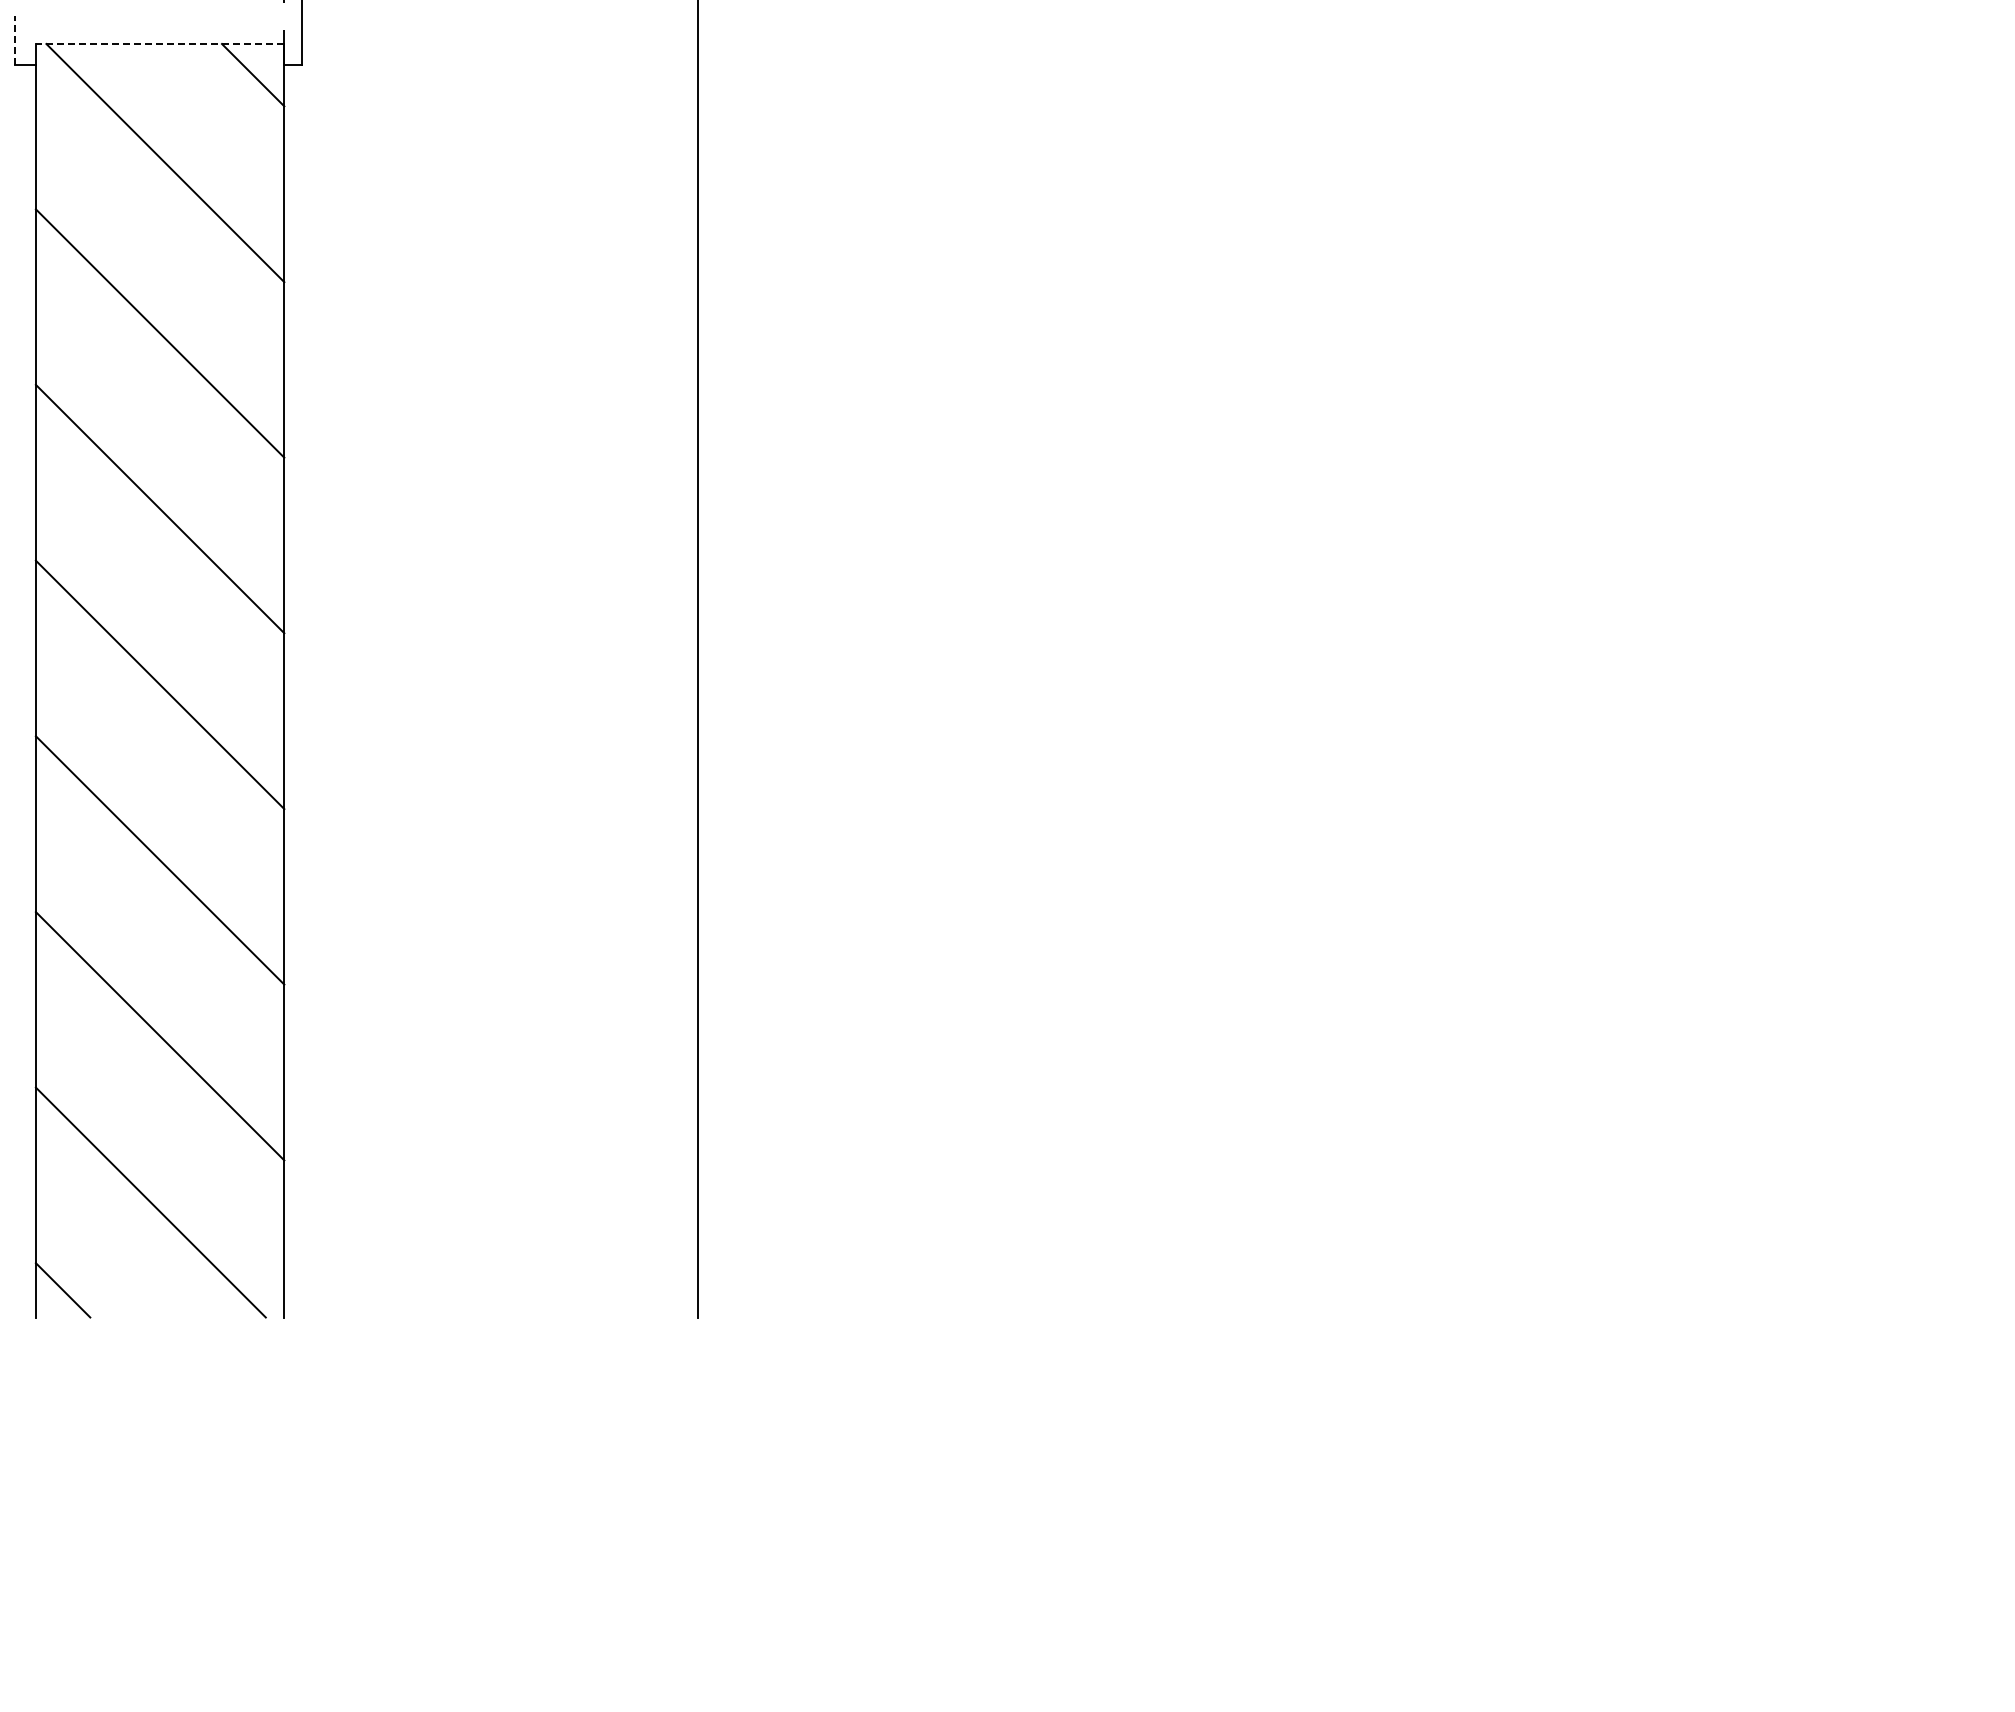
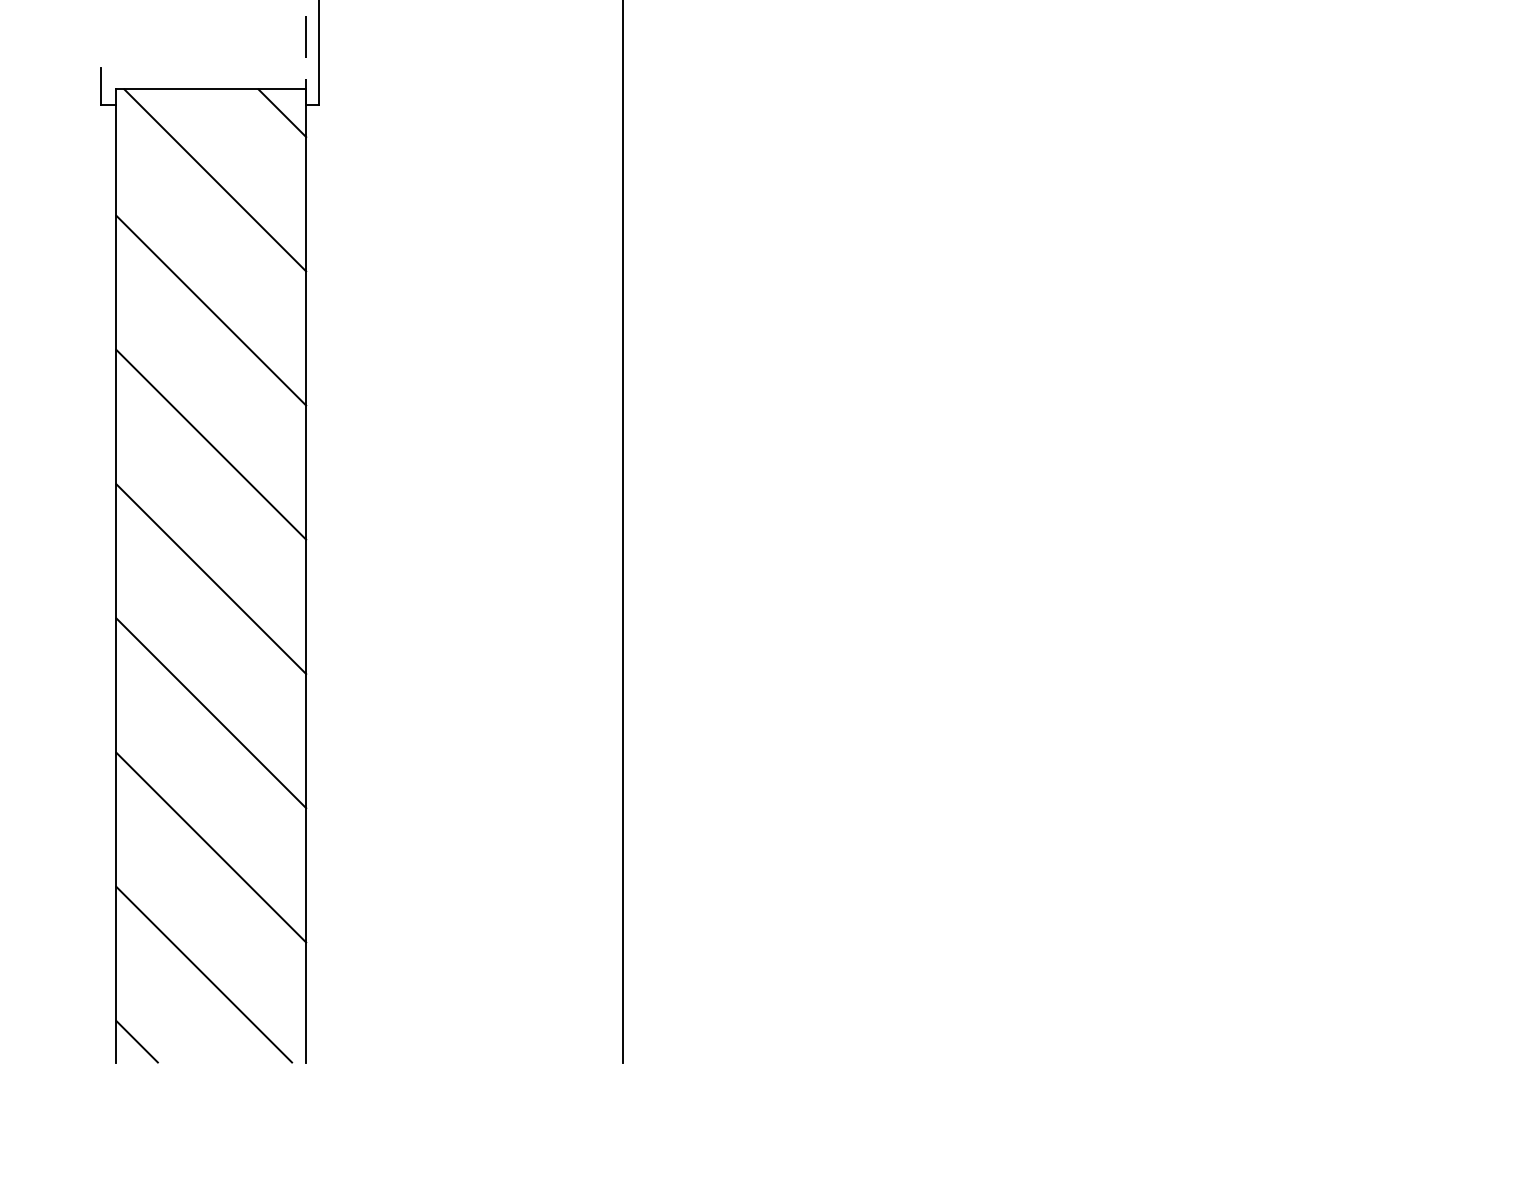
line: (15, 40) -> (100, 86), dashed -> solid
line: (159, 44) -> (210, 89), dashed -> solid

